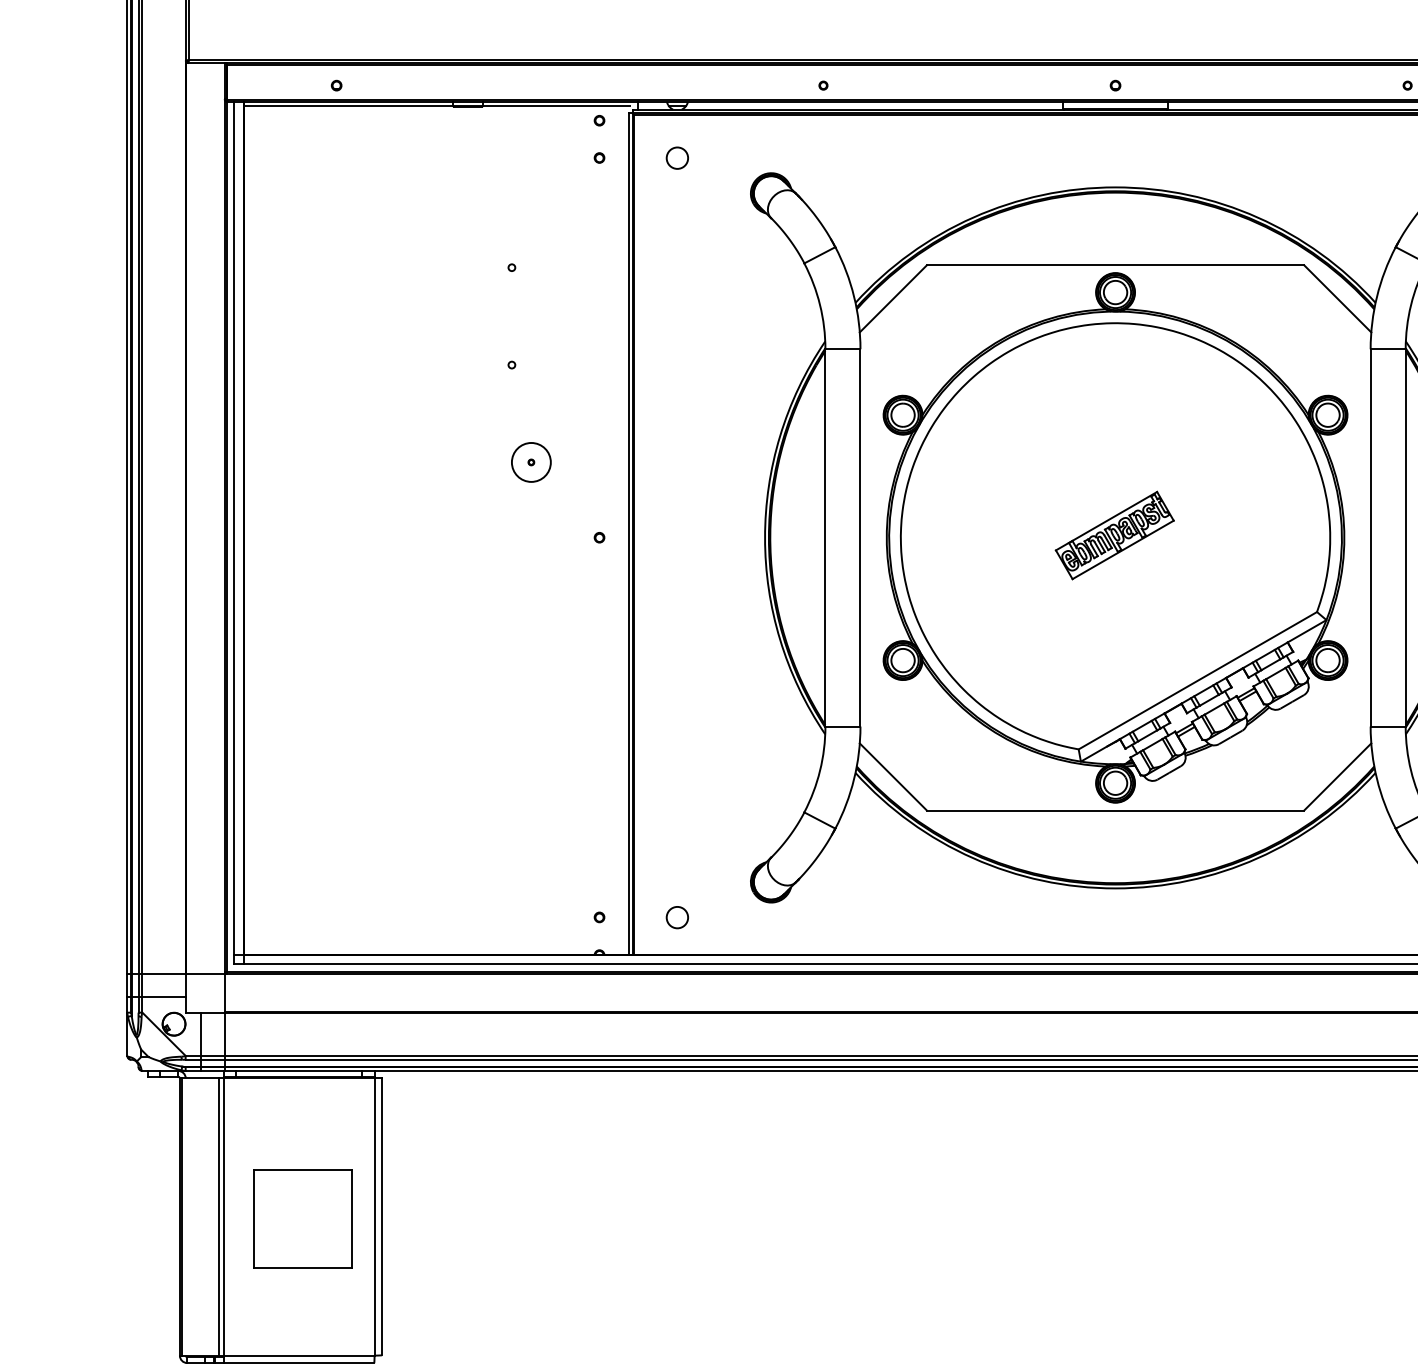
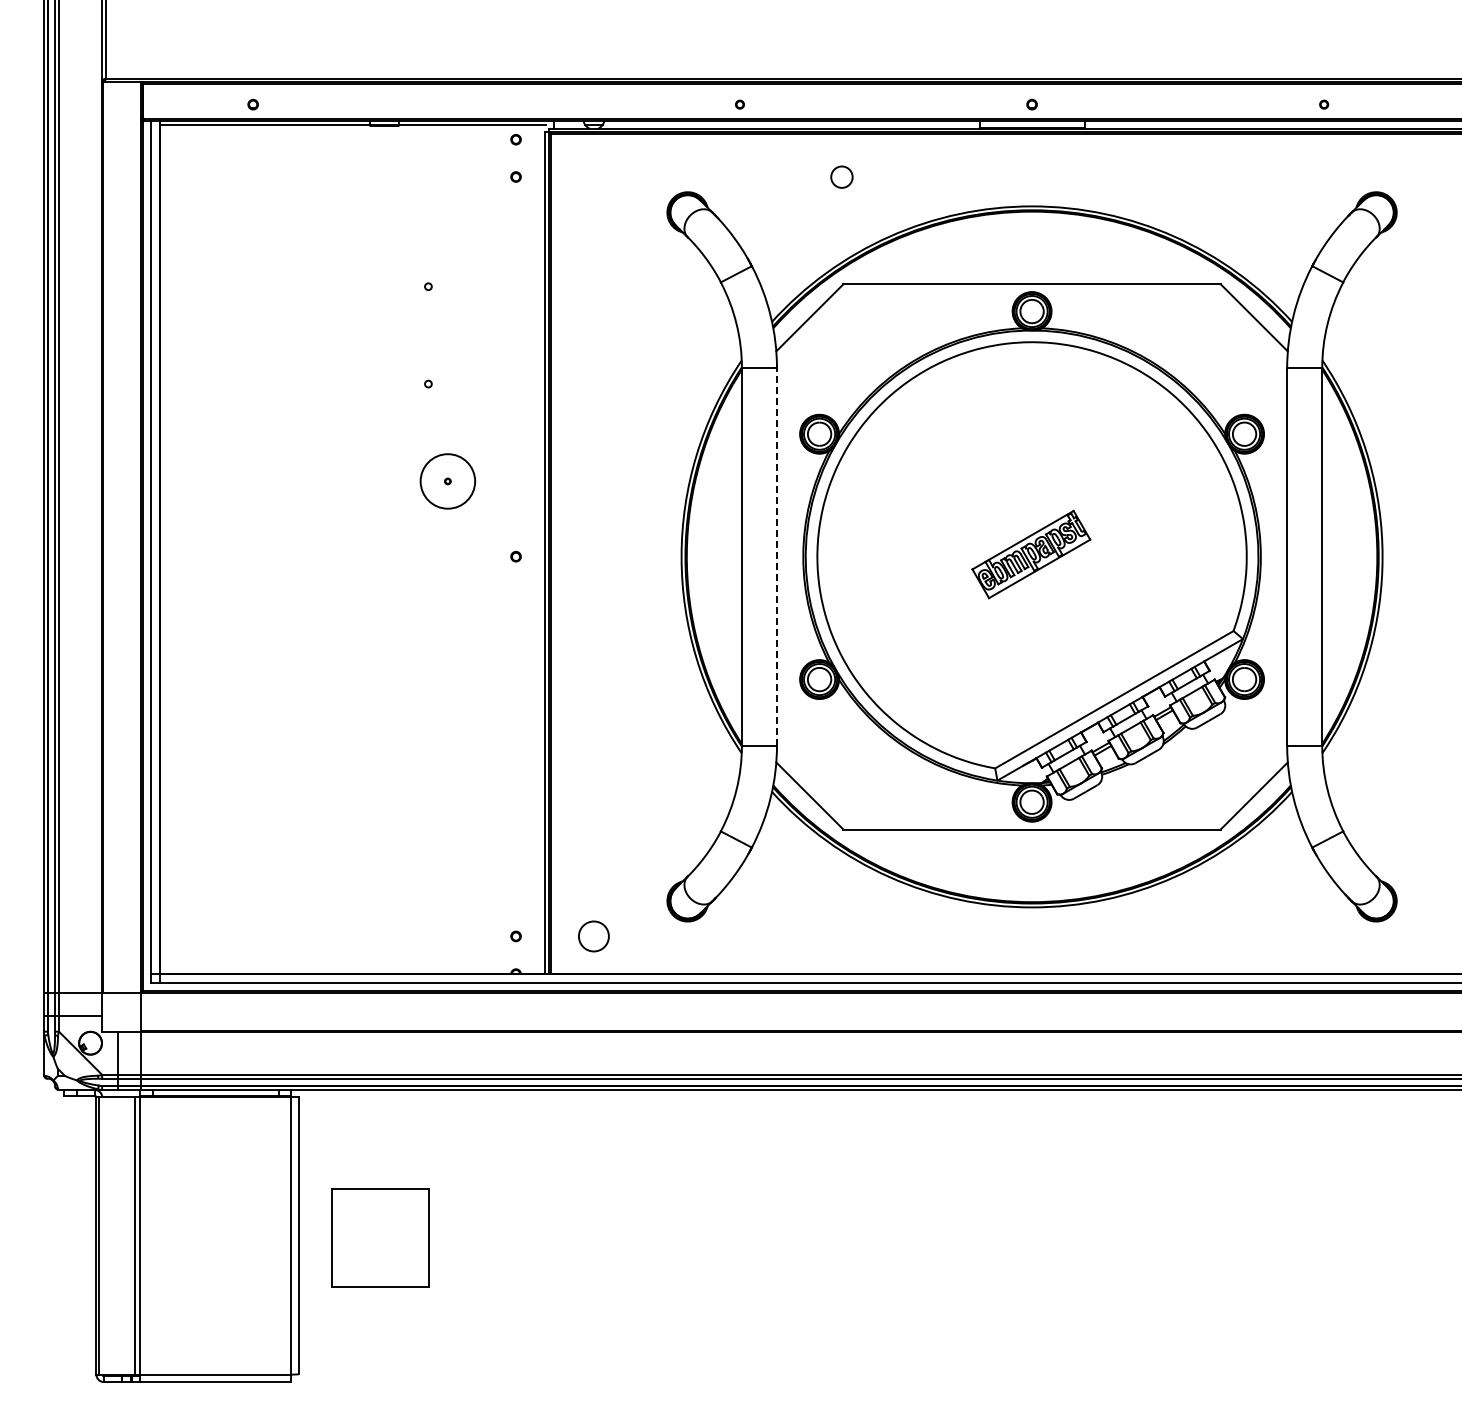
circle: (676, 157) -> (841, 176), moved
circle: (530, 461) -> (447, 480), size x1.4
line: (859, 537) -> (776, 556), solid -> dashed
circle: (676, 917) -> (593, 936), size x1.4
part: (302, 1218) -> (380, 1237), moved

